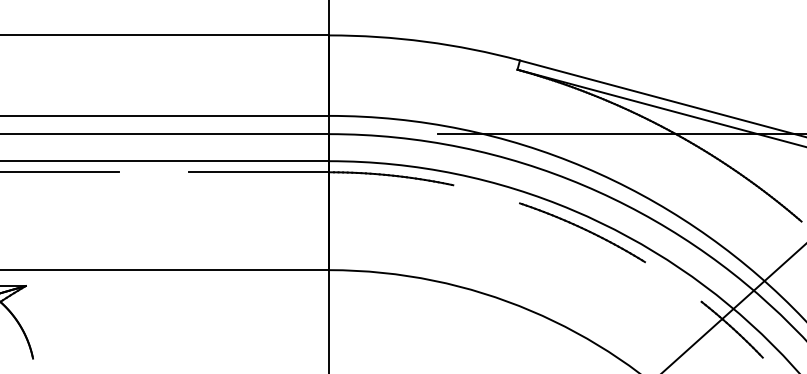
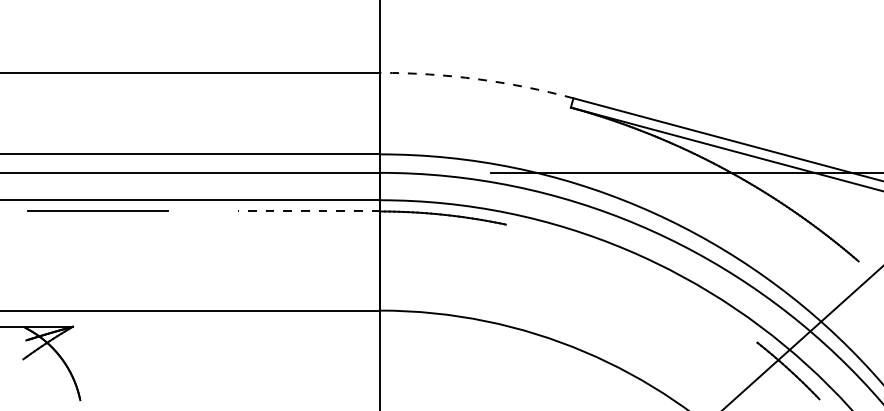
arc: (425, 41) -> (477, 79), solid -> dashed
line: (258, 172) -> (308, 211), solid -> dashed
part: (582, 232) -> (636, 272), removed

